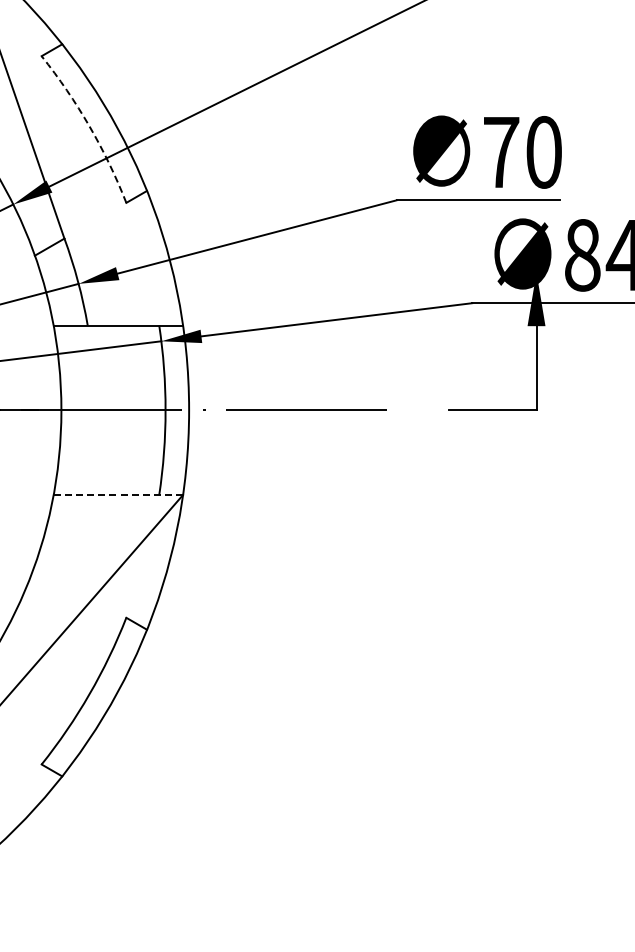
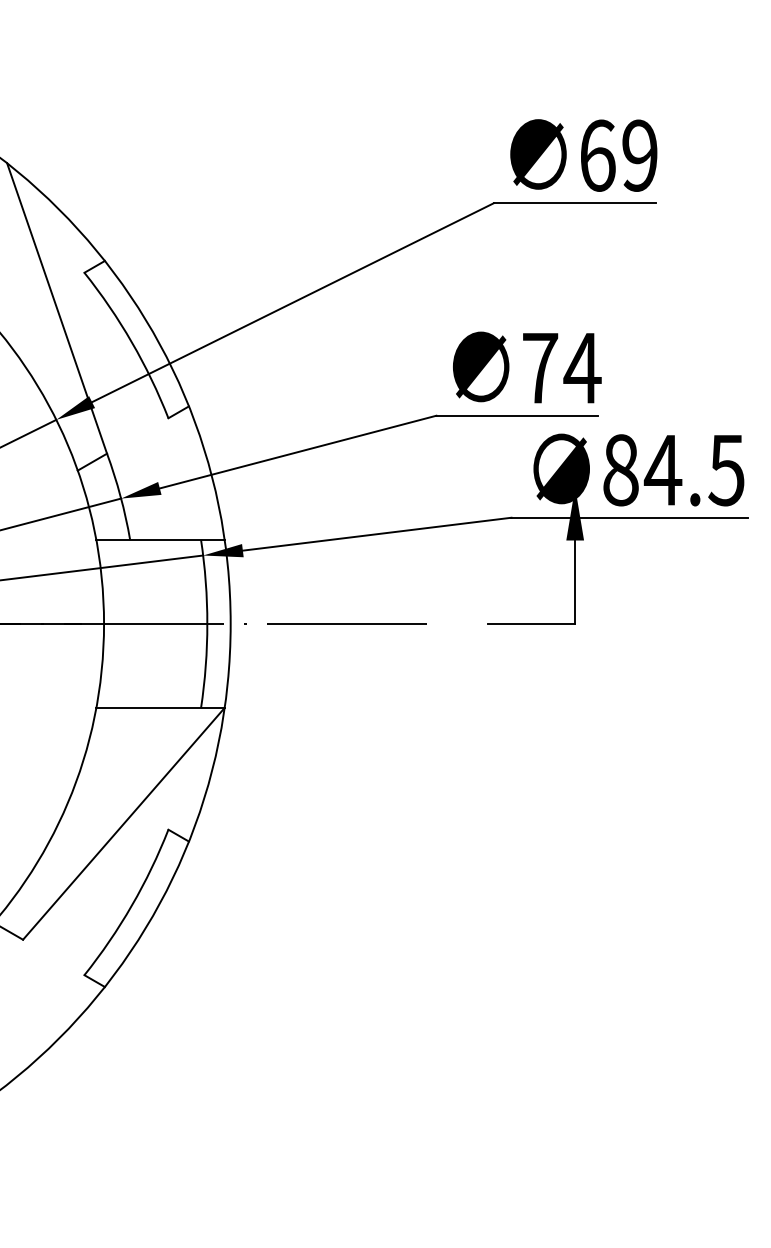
arc: (89, 126) -> (131, 342), dashed -> solid
text: (543, 152) -> (582, 368), 70 -> 74
line: (117, 494) -> (159, 707), dashed -> solid

